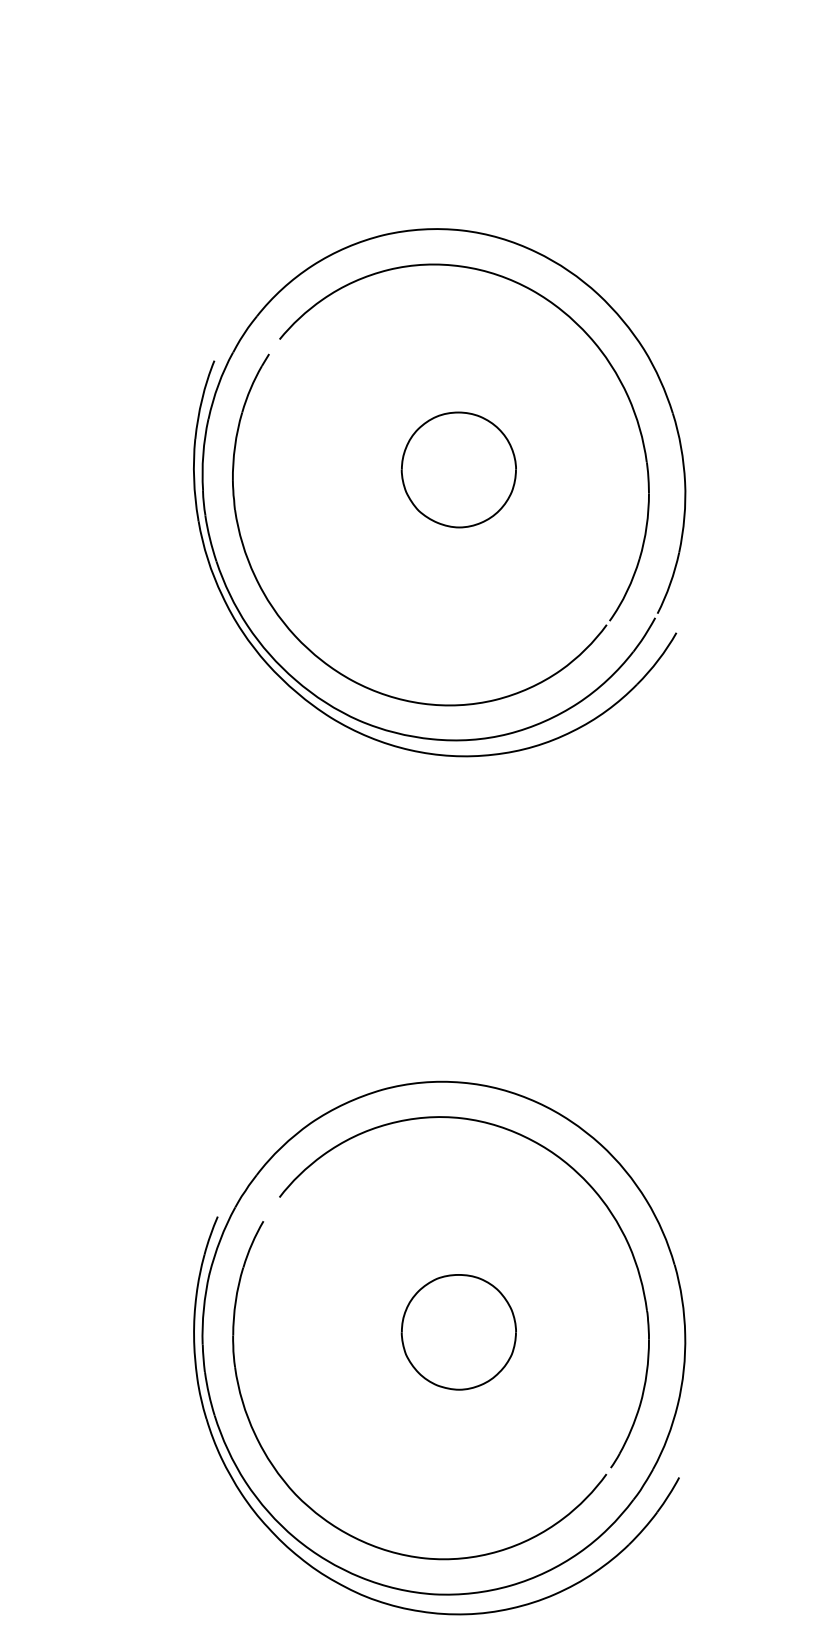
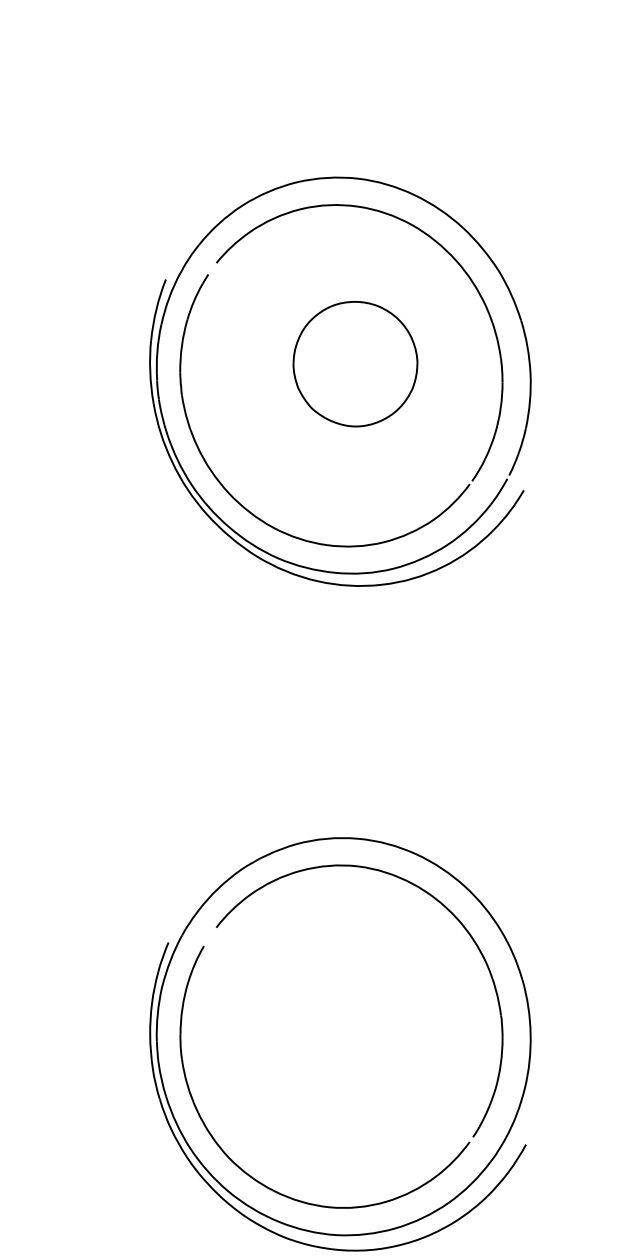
part: (458, 469) -> (355, 363), size x1.4
part: (458, 1332) -> (355, 1032), removed

